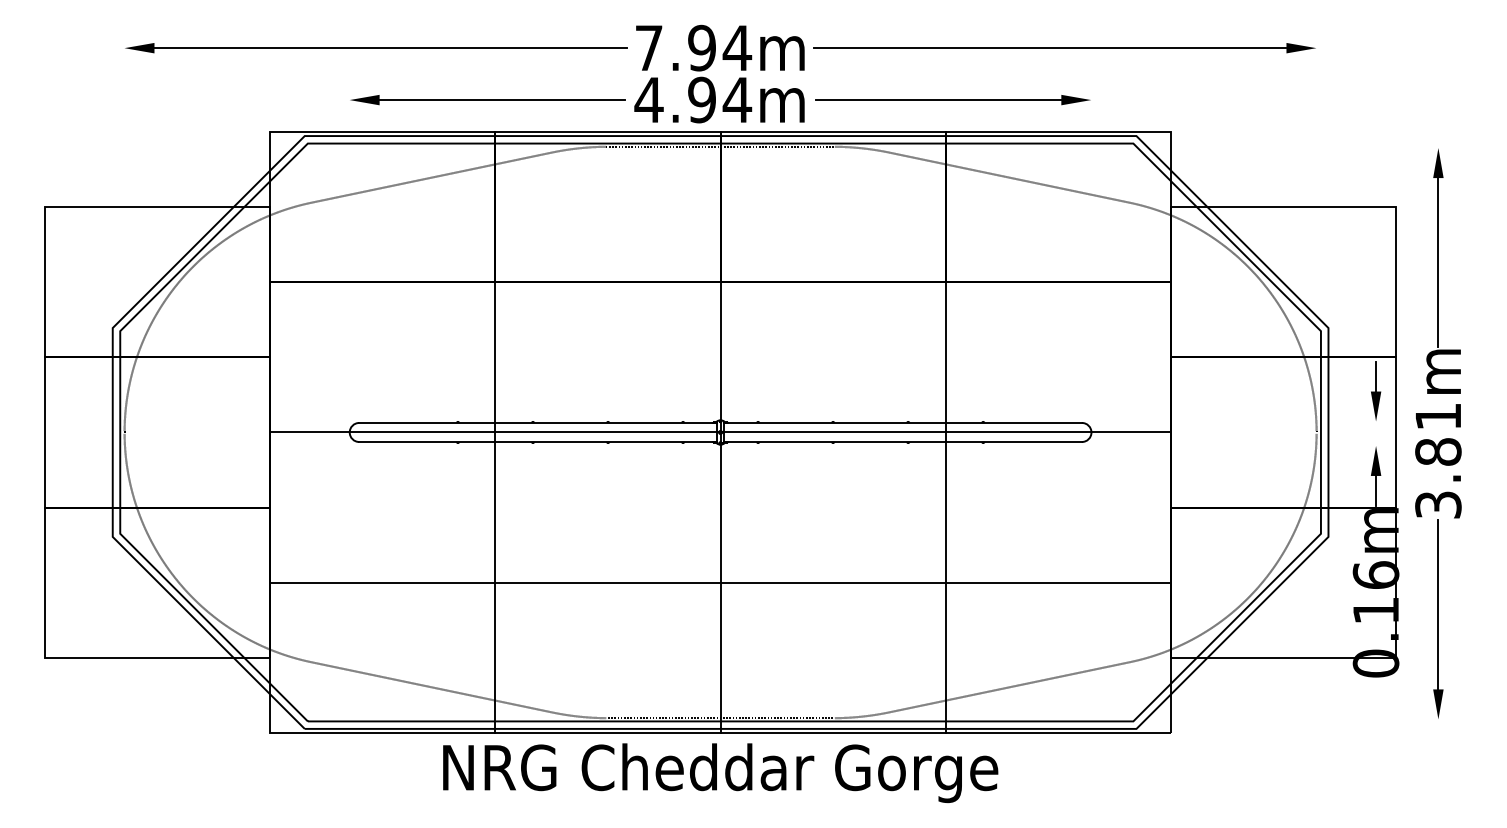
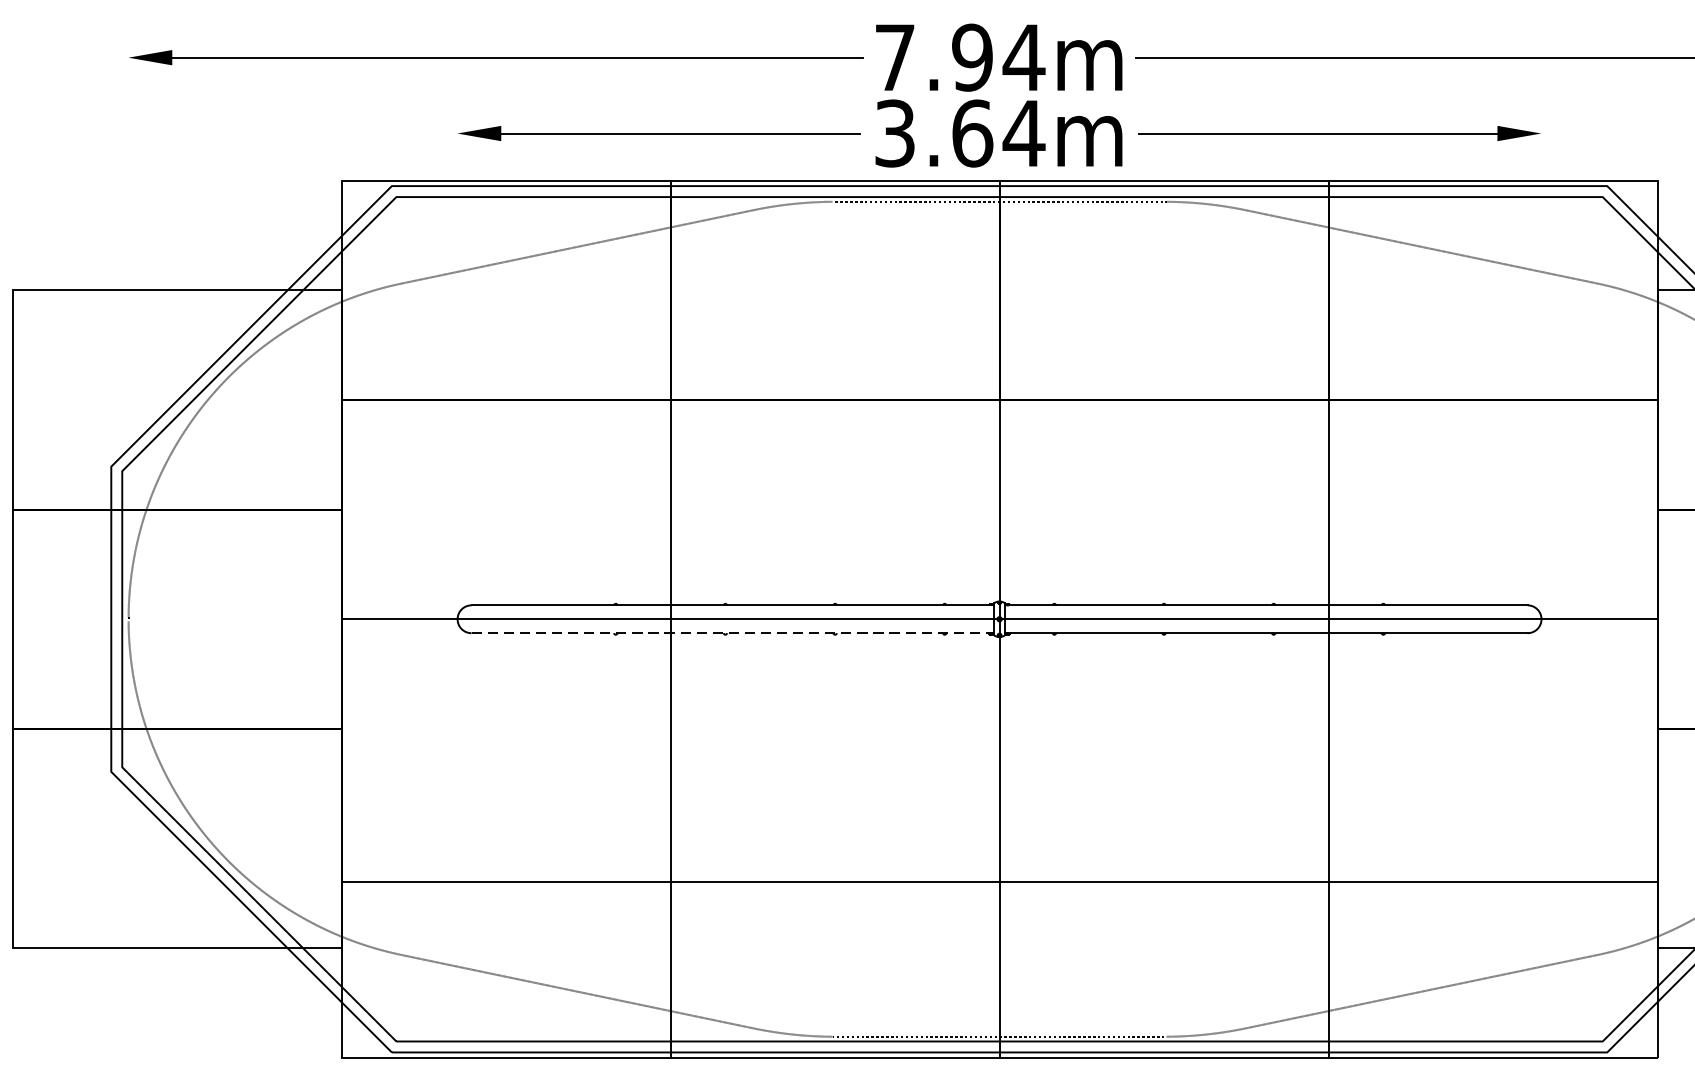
text: (675, 99) -> (933, 132), 4.94m -> 3.64m
line: (538, 442) -> (733, 633), solid -> dashed
line: (720, 582) -> (999, 882), moved

